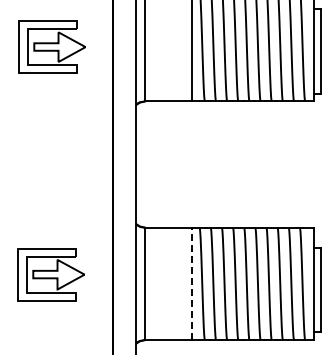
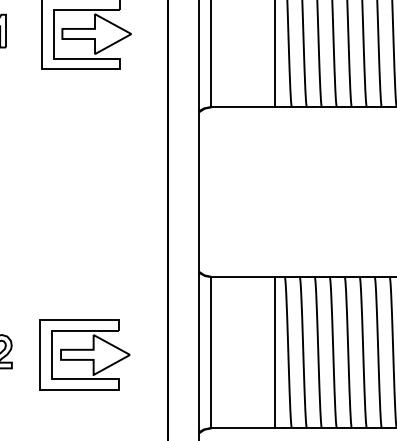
part: (50, 274) -> (84, 354), moved
line: (192, 283) -> (275, 352), dashed -> solid

